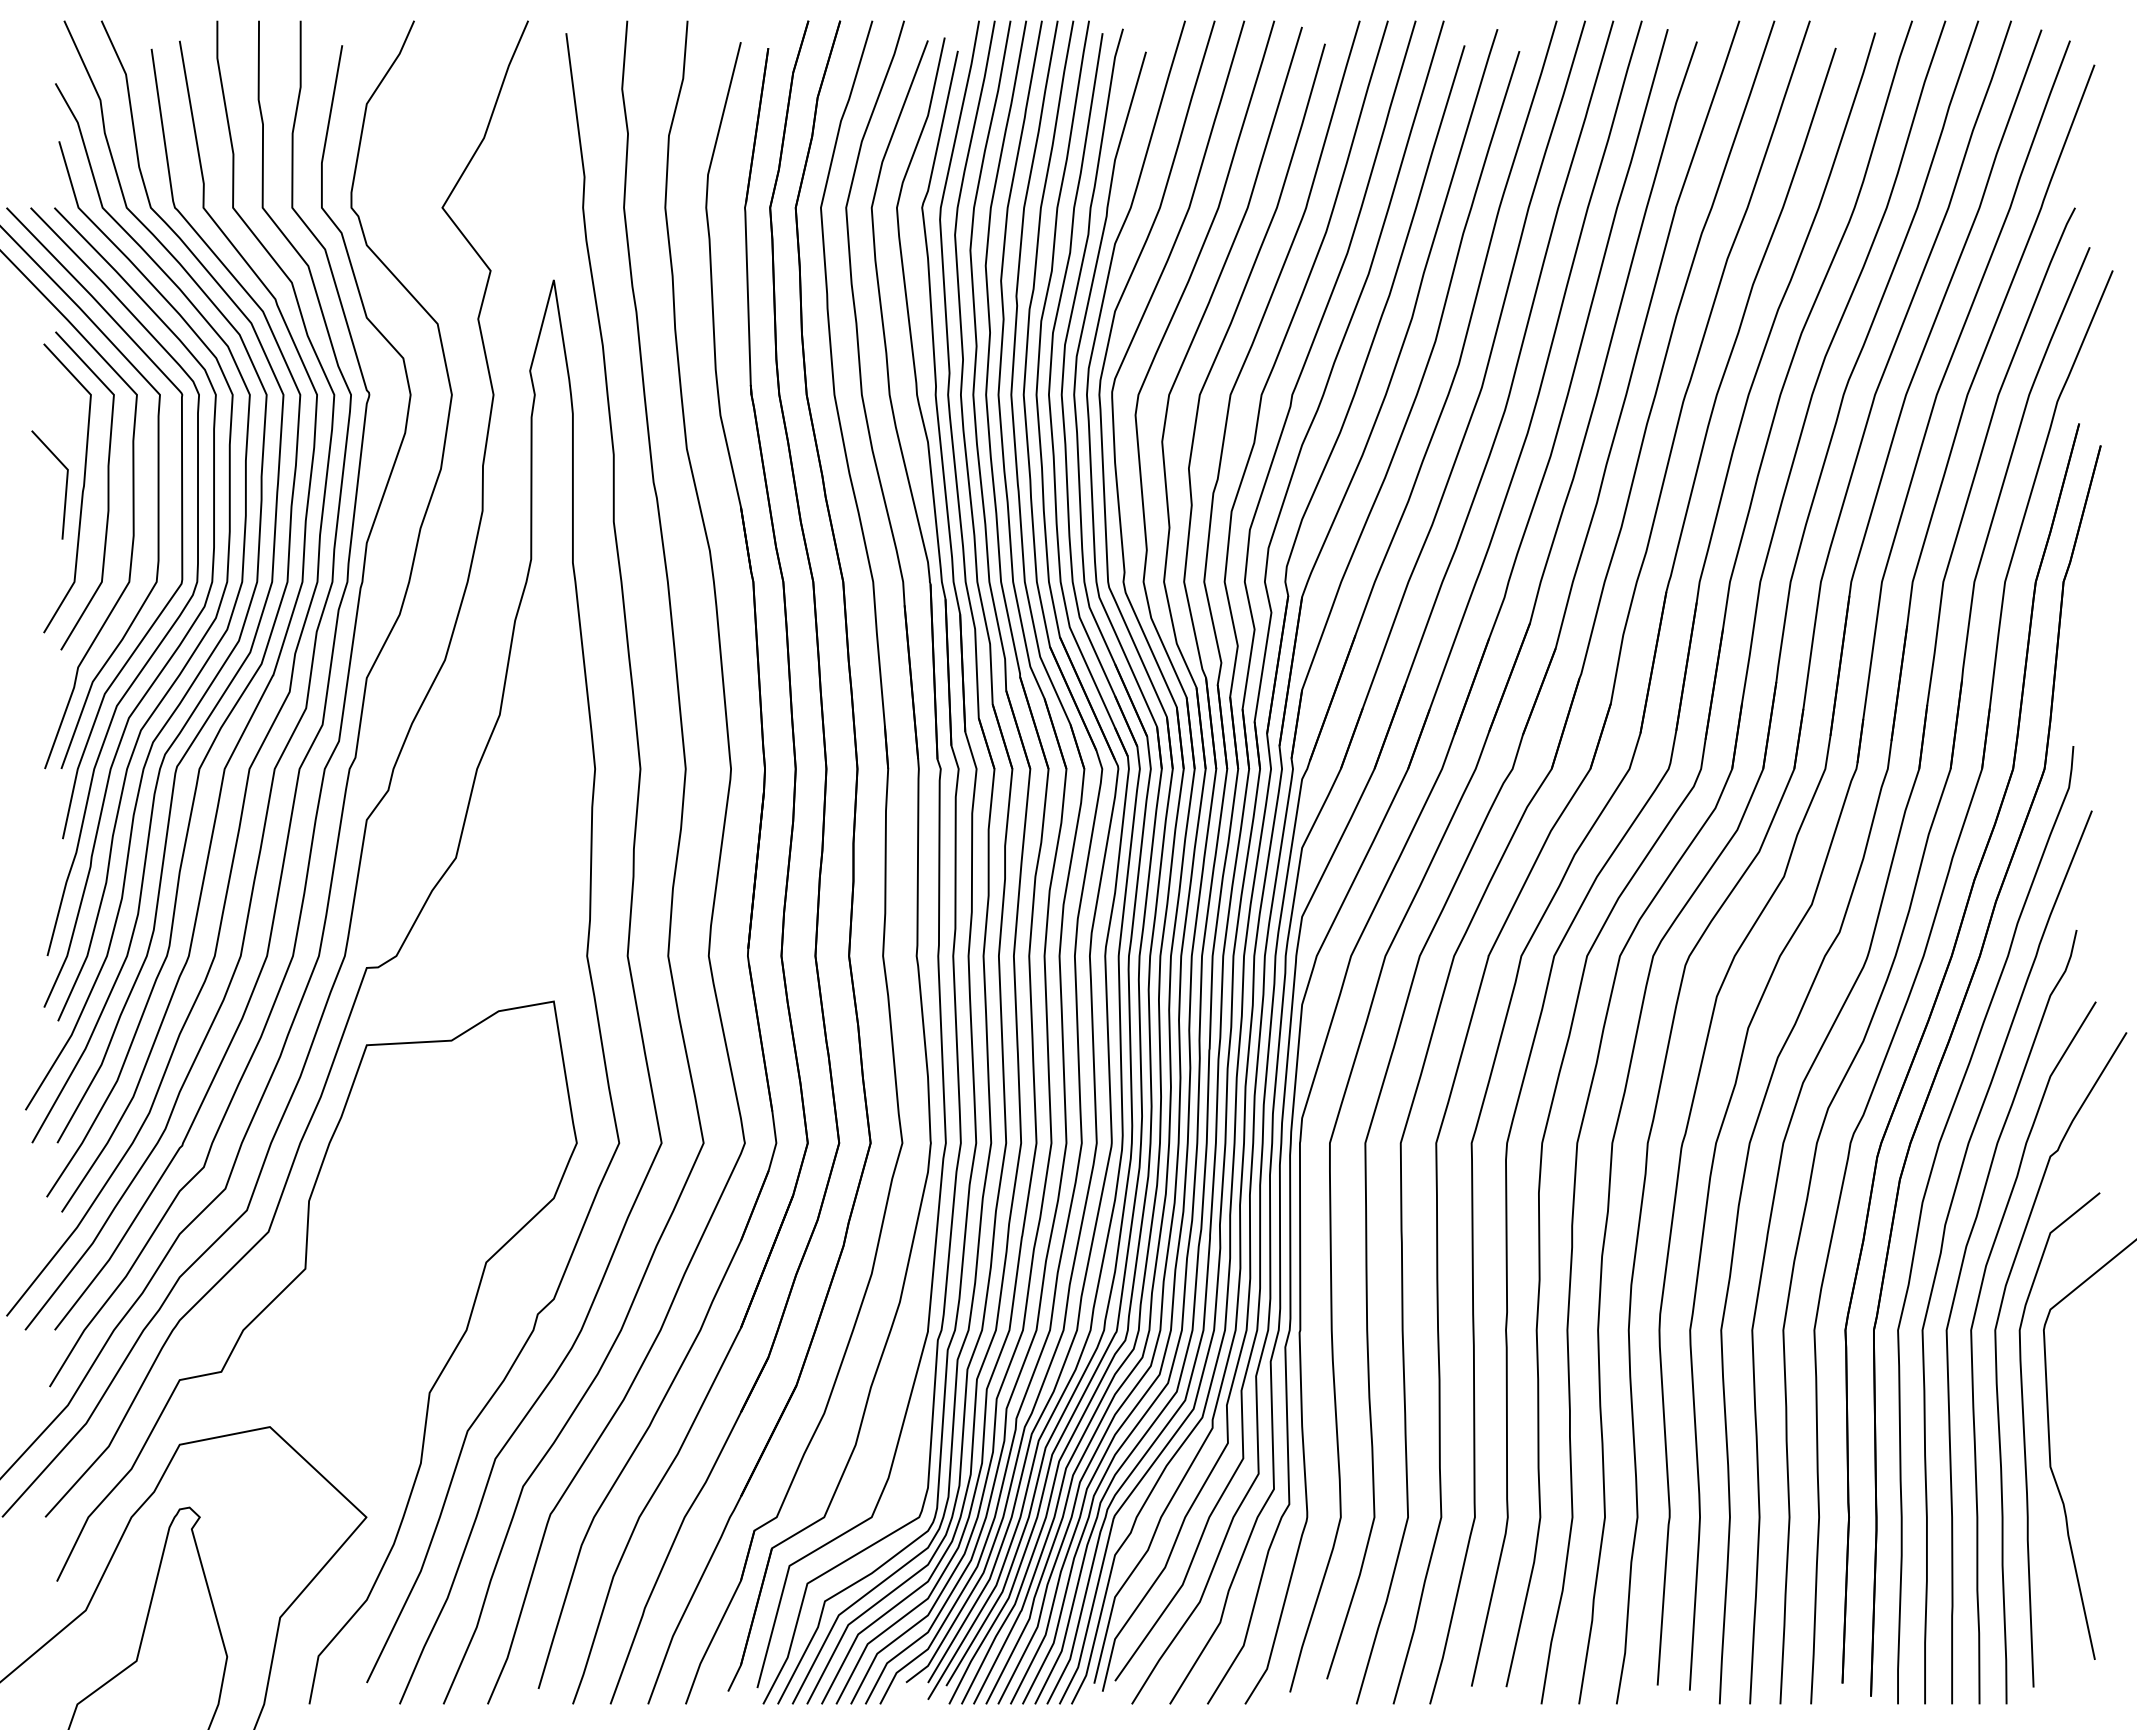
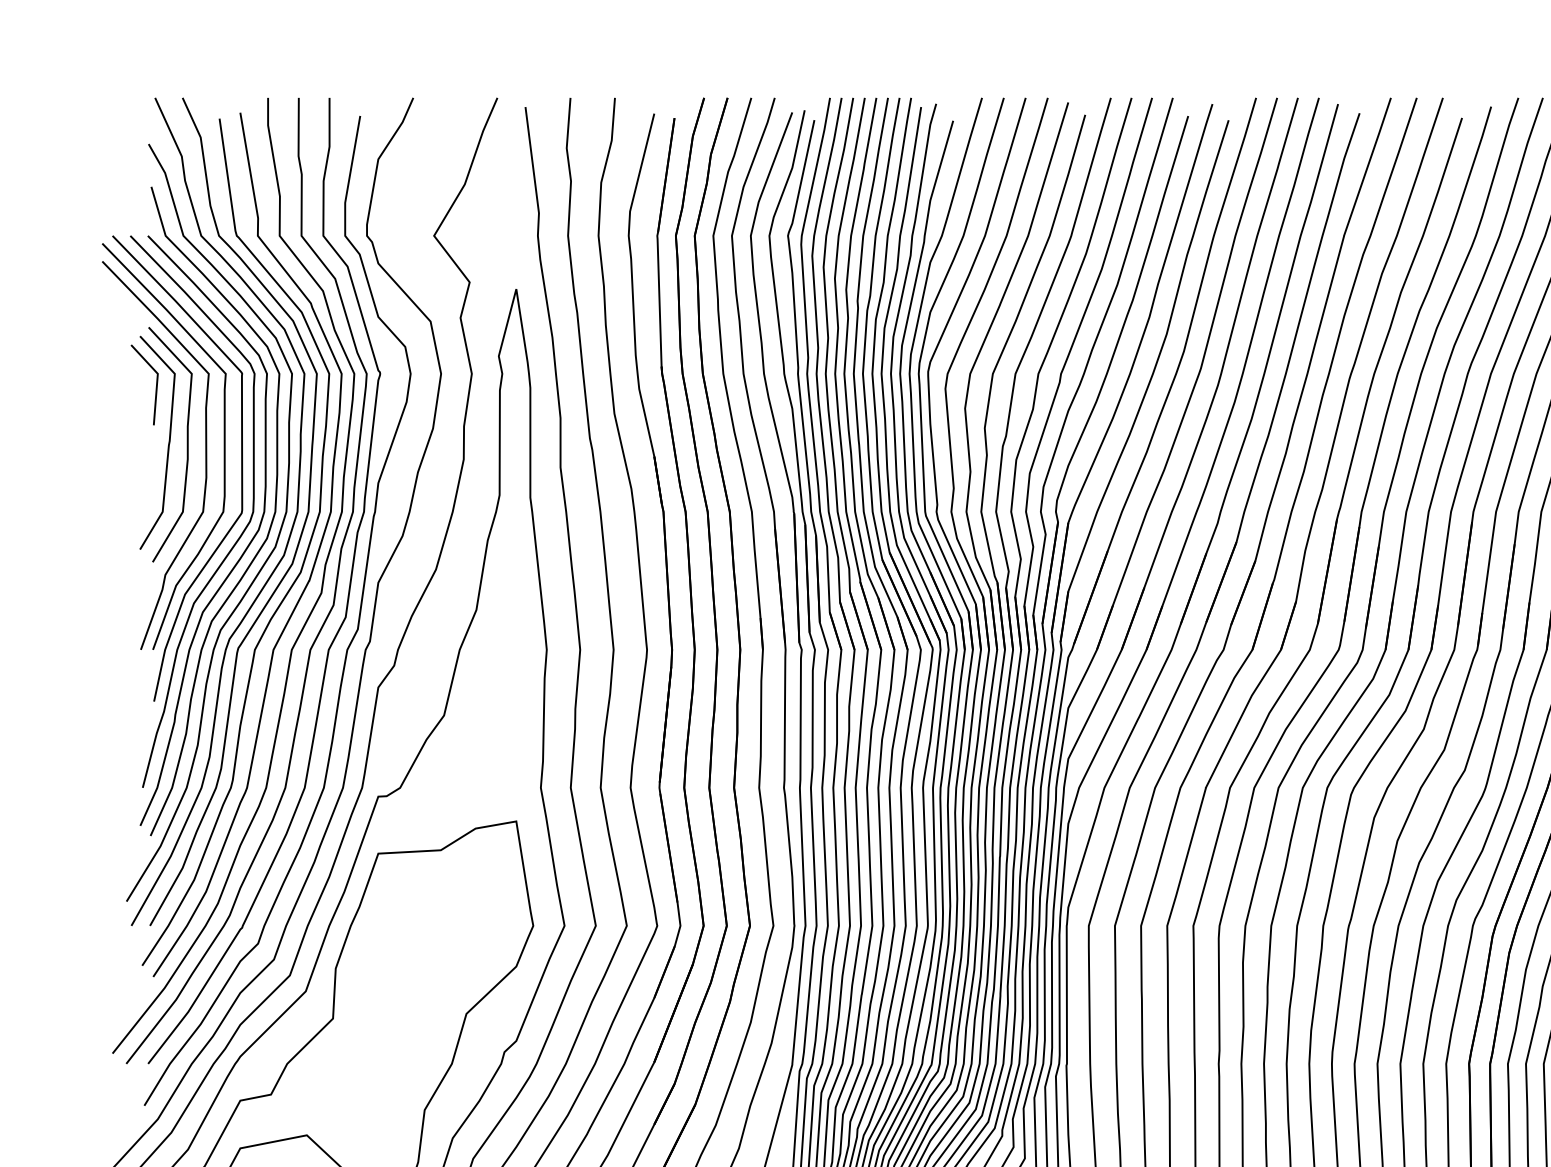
line: (65, 484) -> (156, 384), moved

